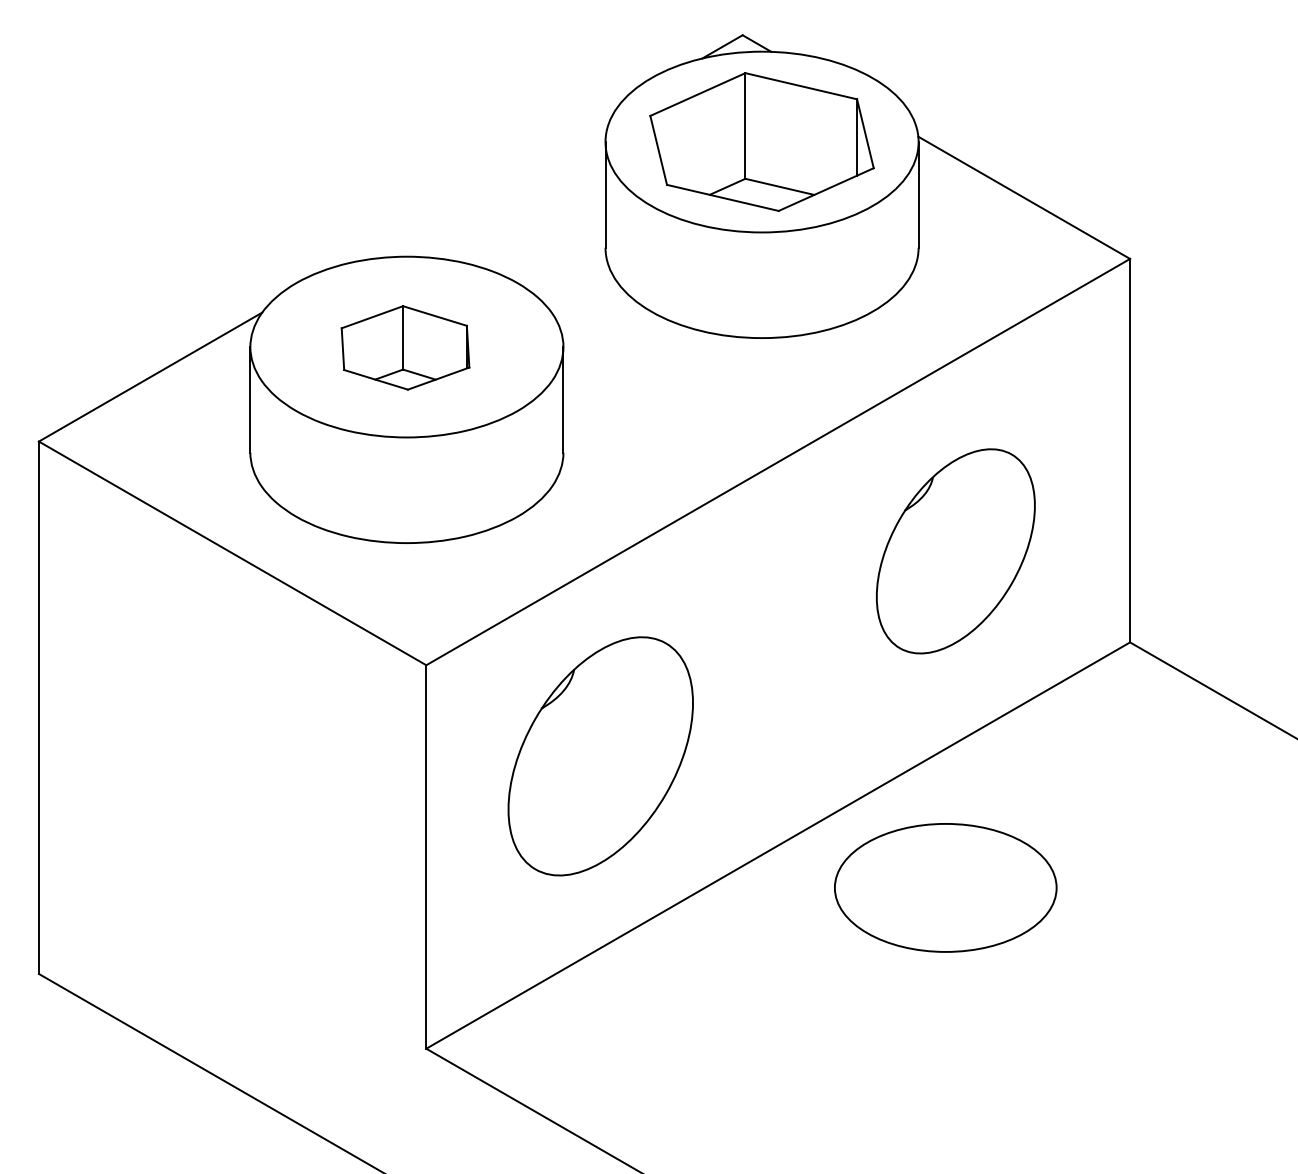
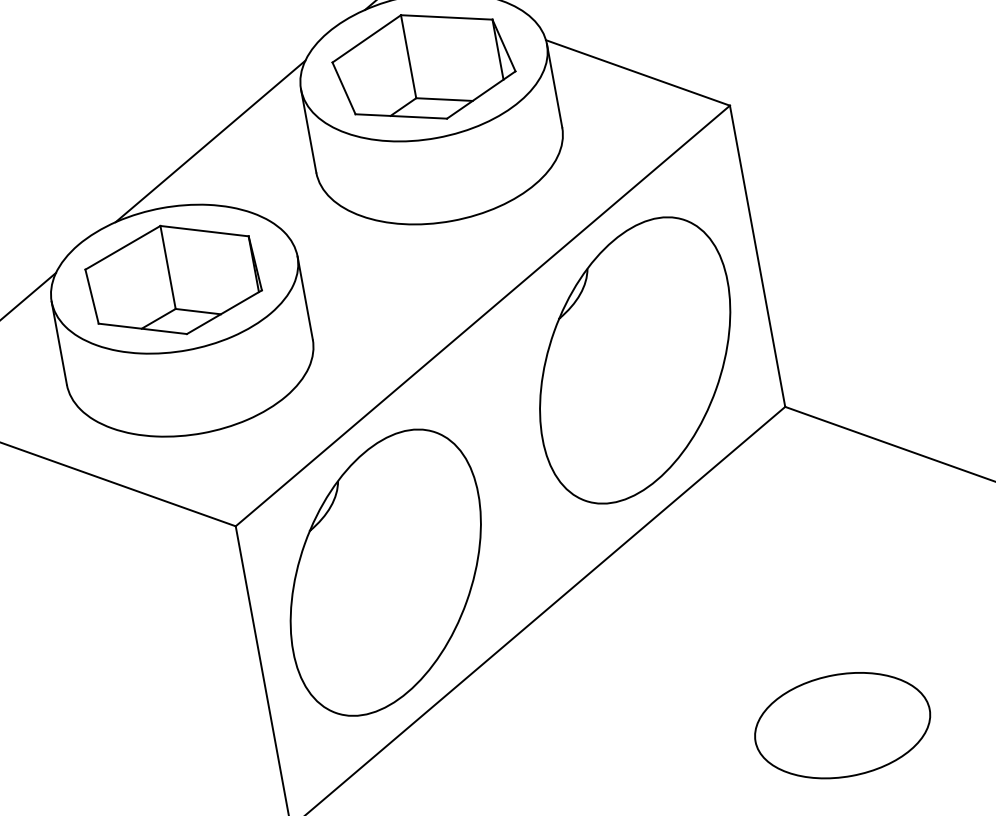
line: (482, 185) -> (210, 141), added
part: (405, 347) -> (173, 279), size x1.67
part: (955, 551) -> (634, 360), size x1.67
part: (600, 756) -> (385, 572), size x1.43
part: (945, 887) -> (842, 725), moved

